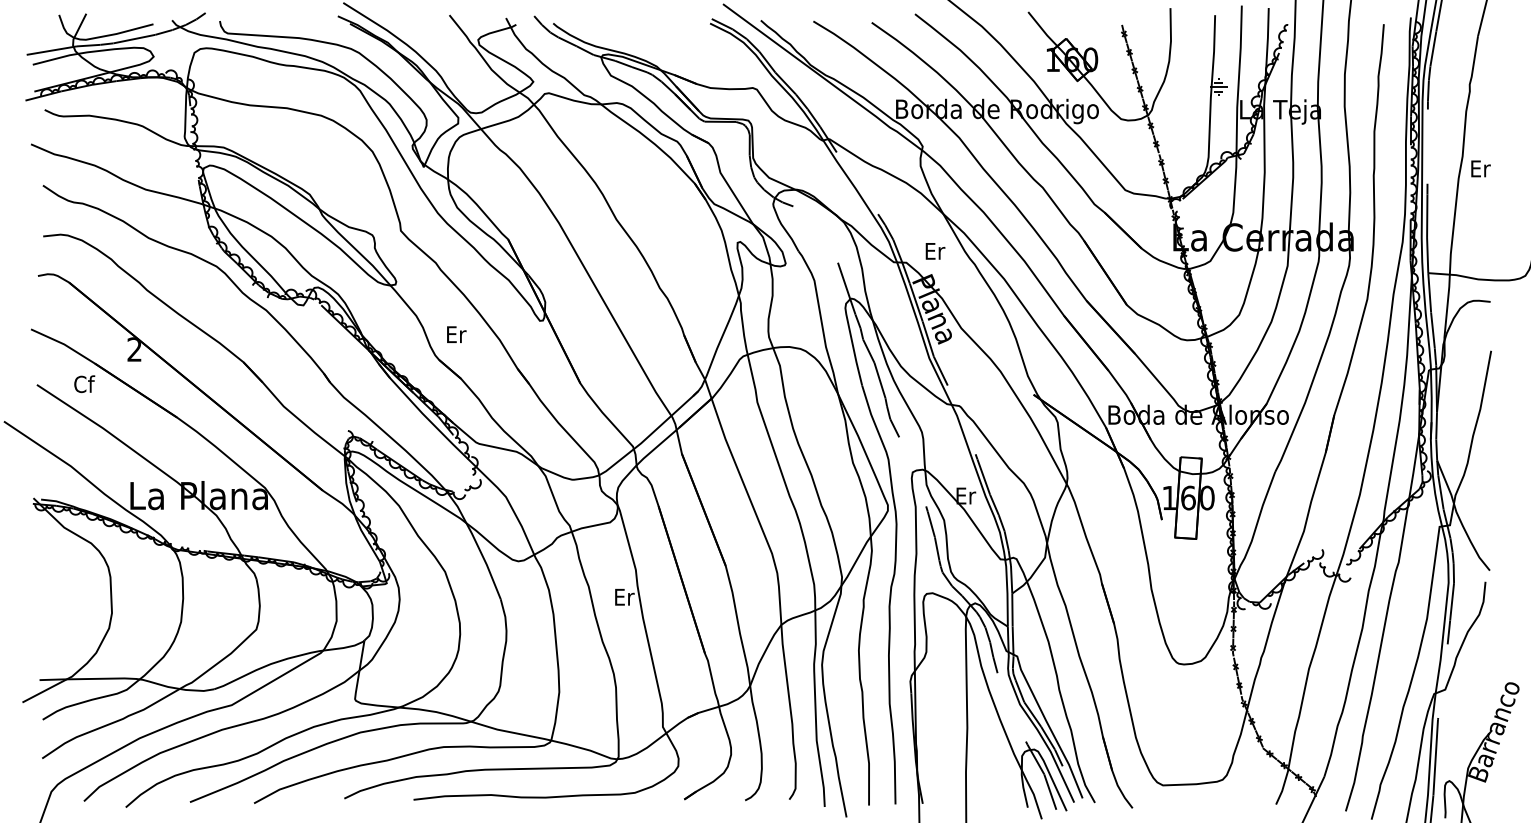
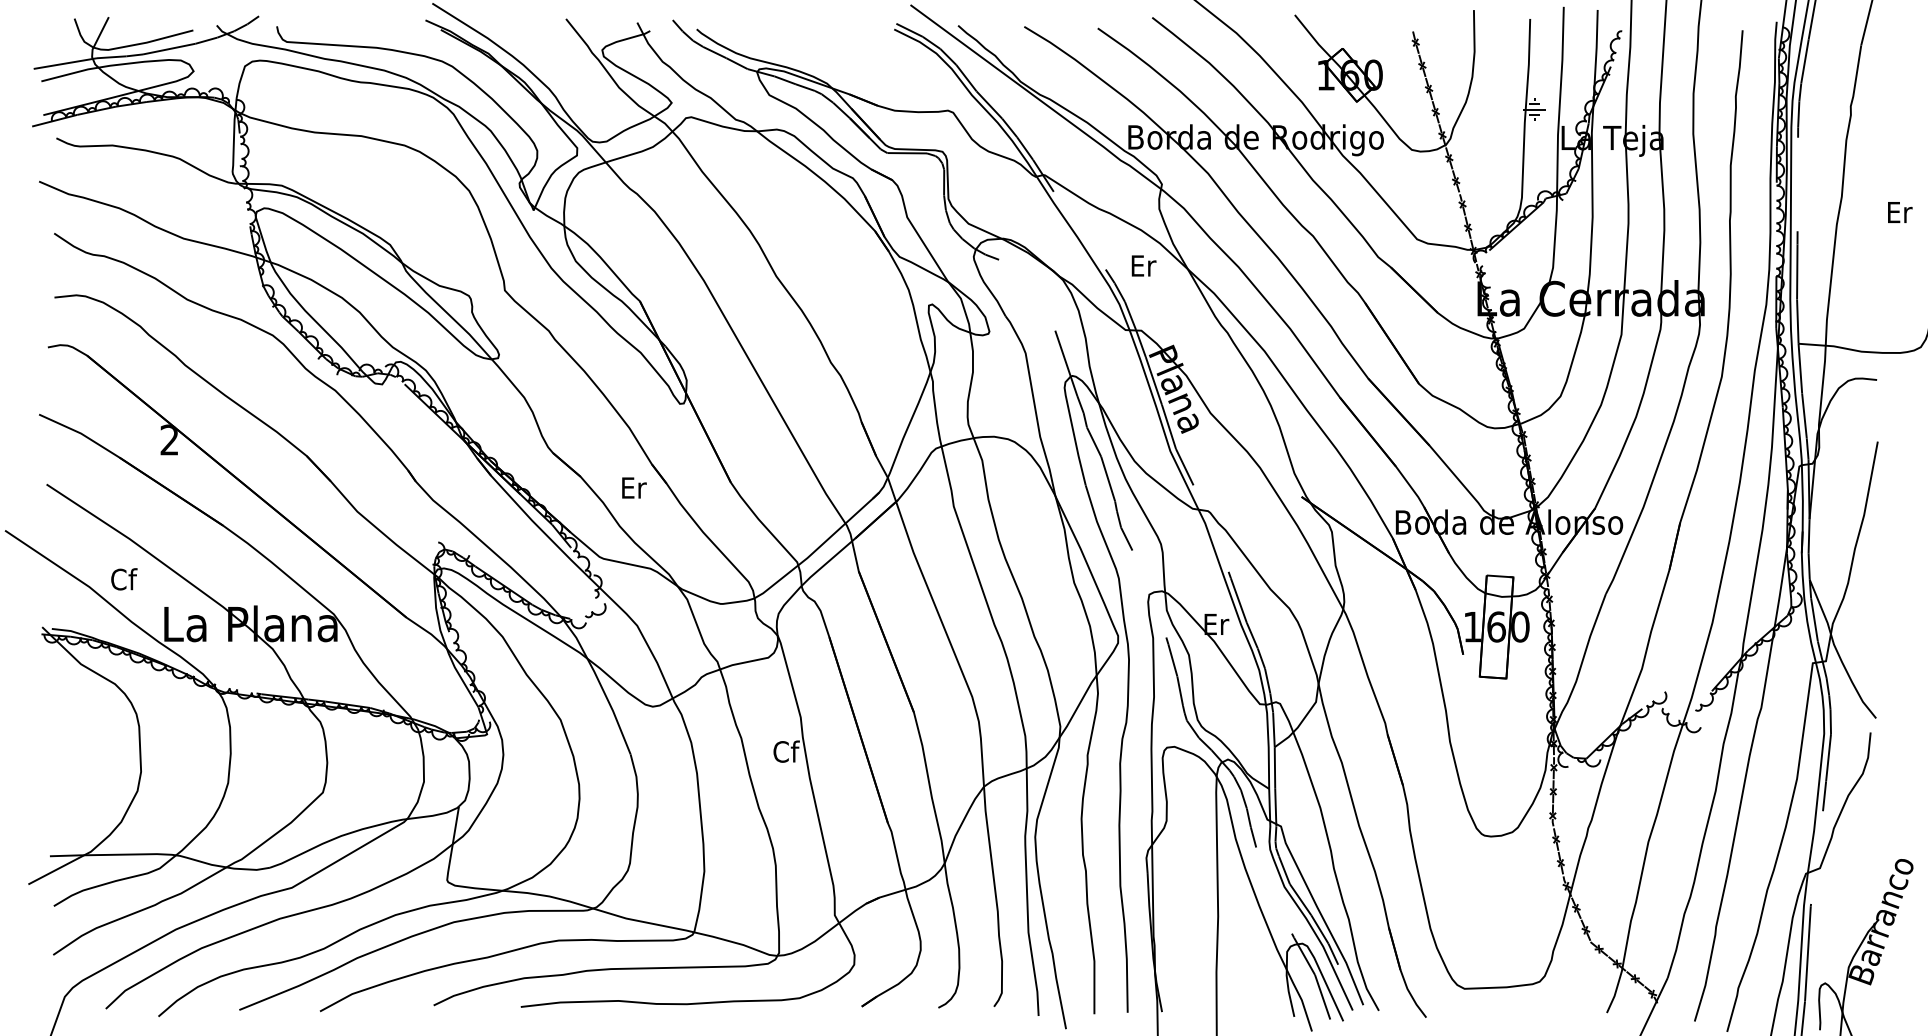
text: (1480, 168) -> (1899, 212), moved
text: (935, 251) -> (1144, 266), moved
text: (456, 334) -> (634, 487), moved
text: (84, 384) -> (124, 579), moved
text: (624, 596) -> (786, 750), Er -> Cf

